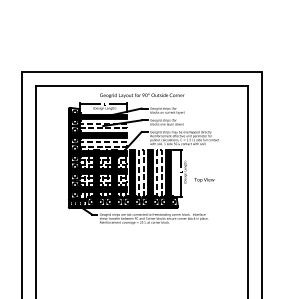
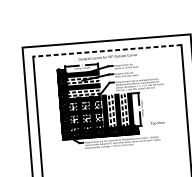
line: (141, 86) -> (107, 50), solid -> dashed
text: (204, 180) -> (157, 123), moved

